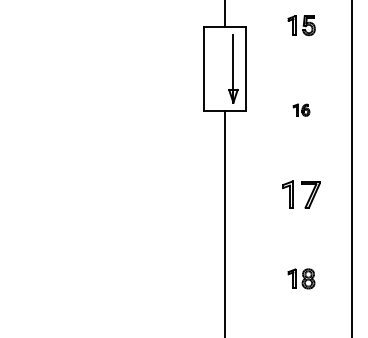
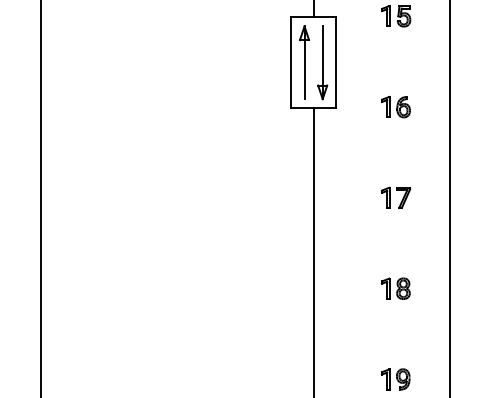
part: (216, 68) -> (304, 62), added
part: (301, 110) -> (395, 107), size x1.67
part: (302, 194) -> (396, 197), size x0.71

